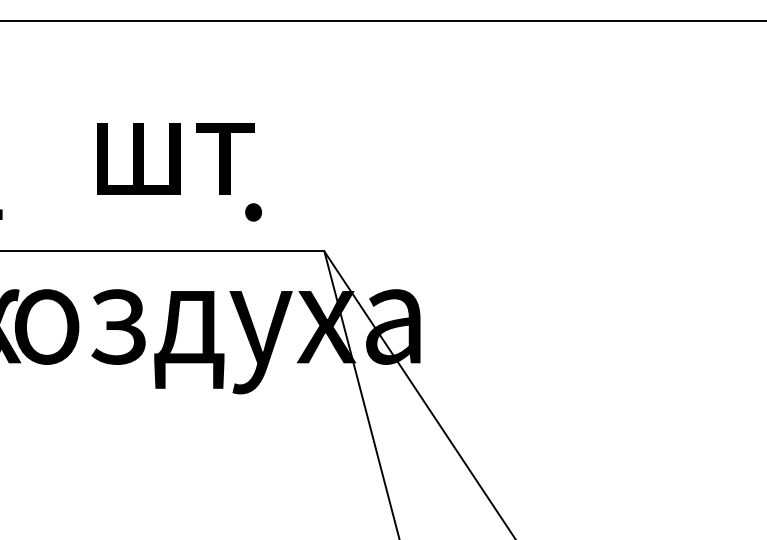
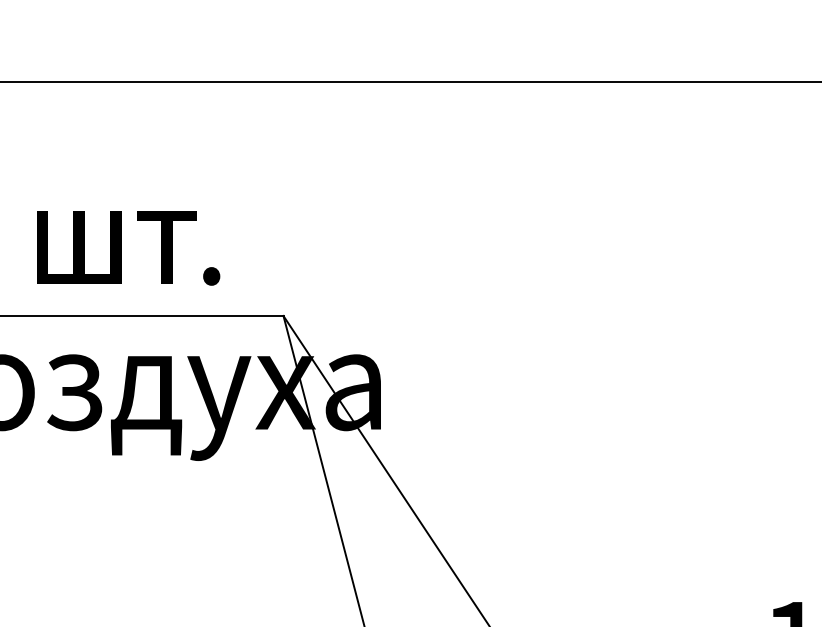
text: (175, 159) -> (116, 247), moved

